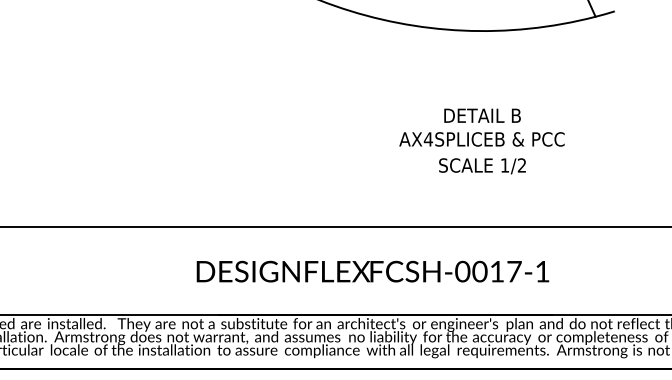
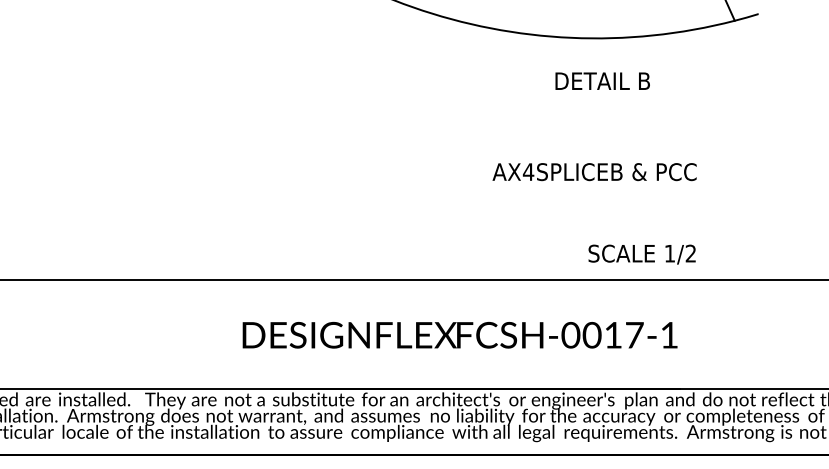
text: (482, 115) -> (602, 80), moved
text: (482, 166) -> (642, 254), moved

